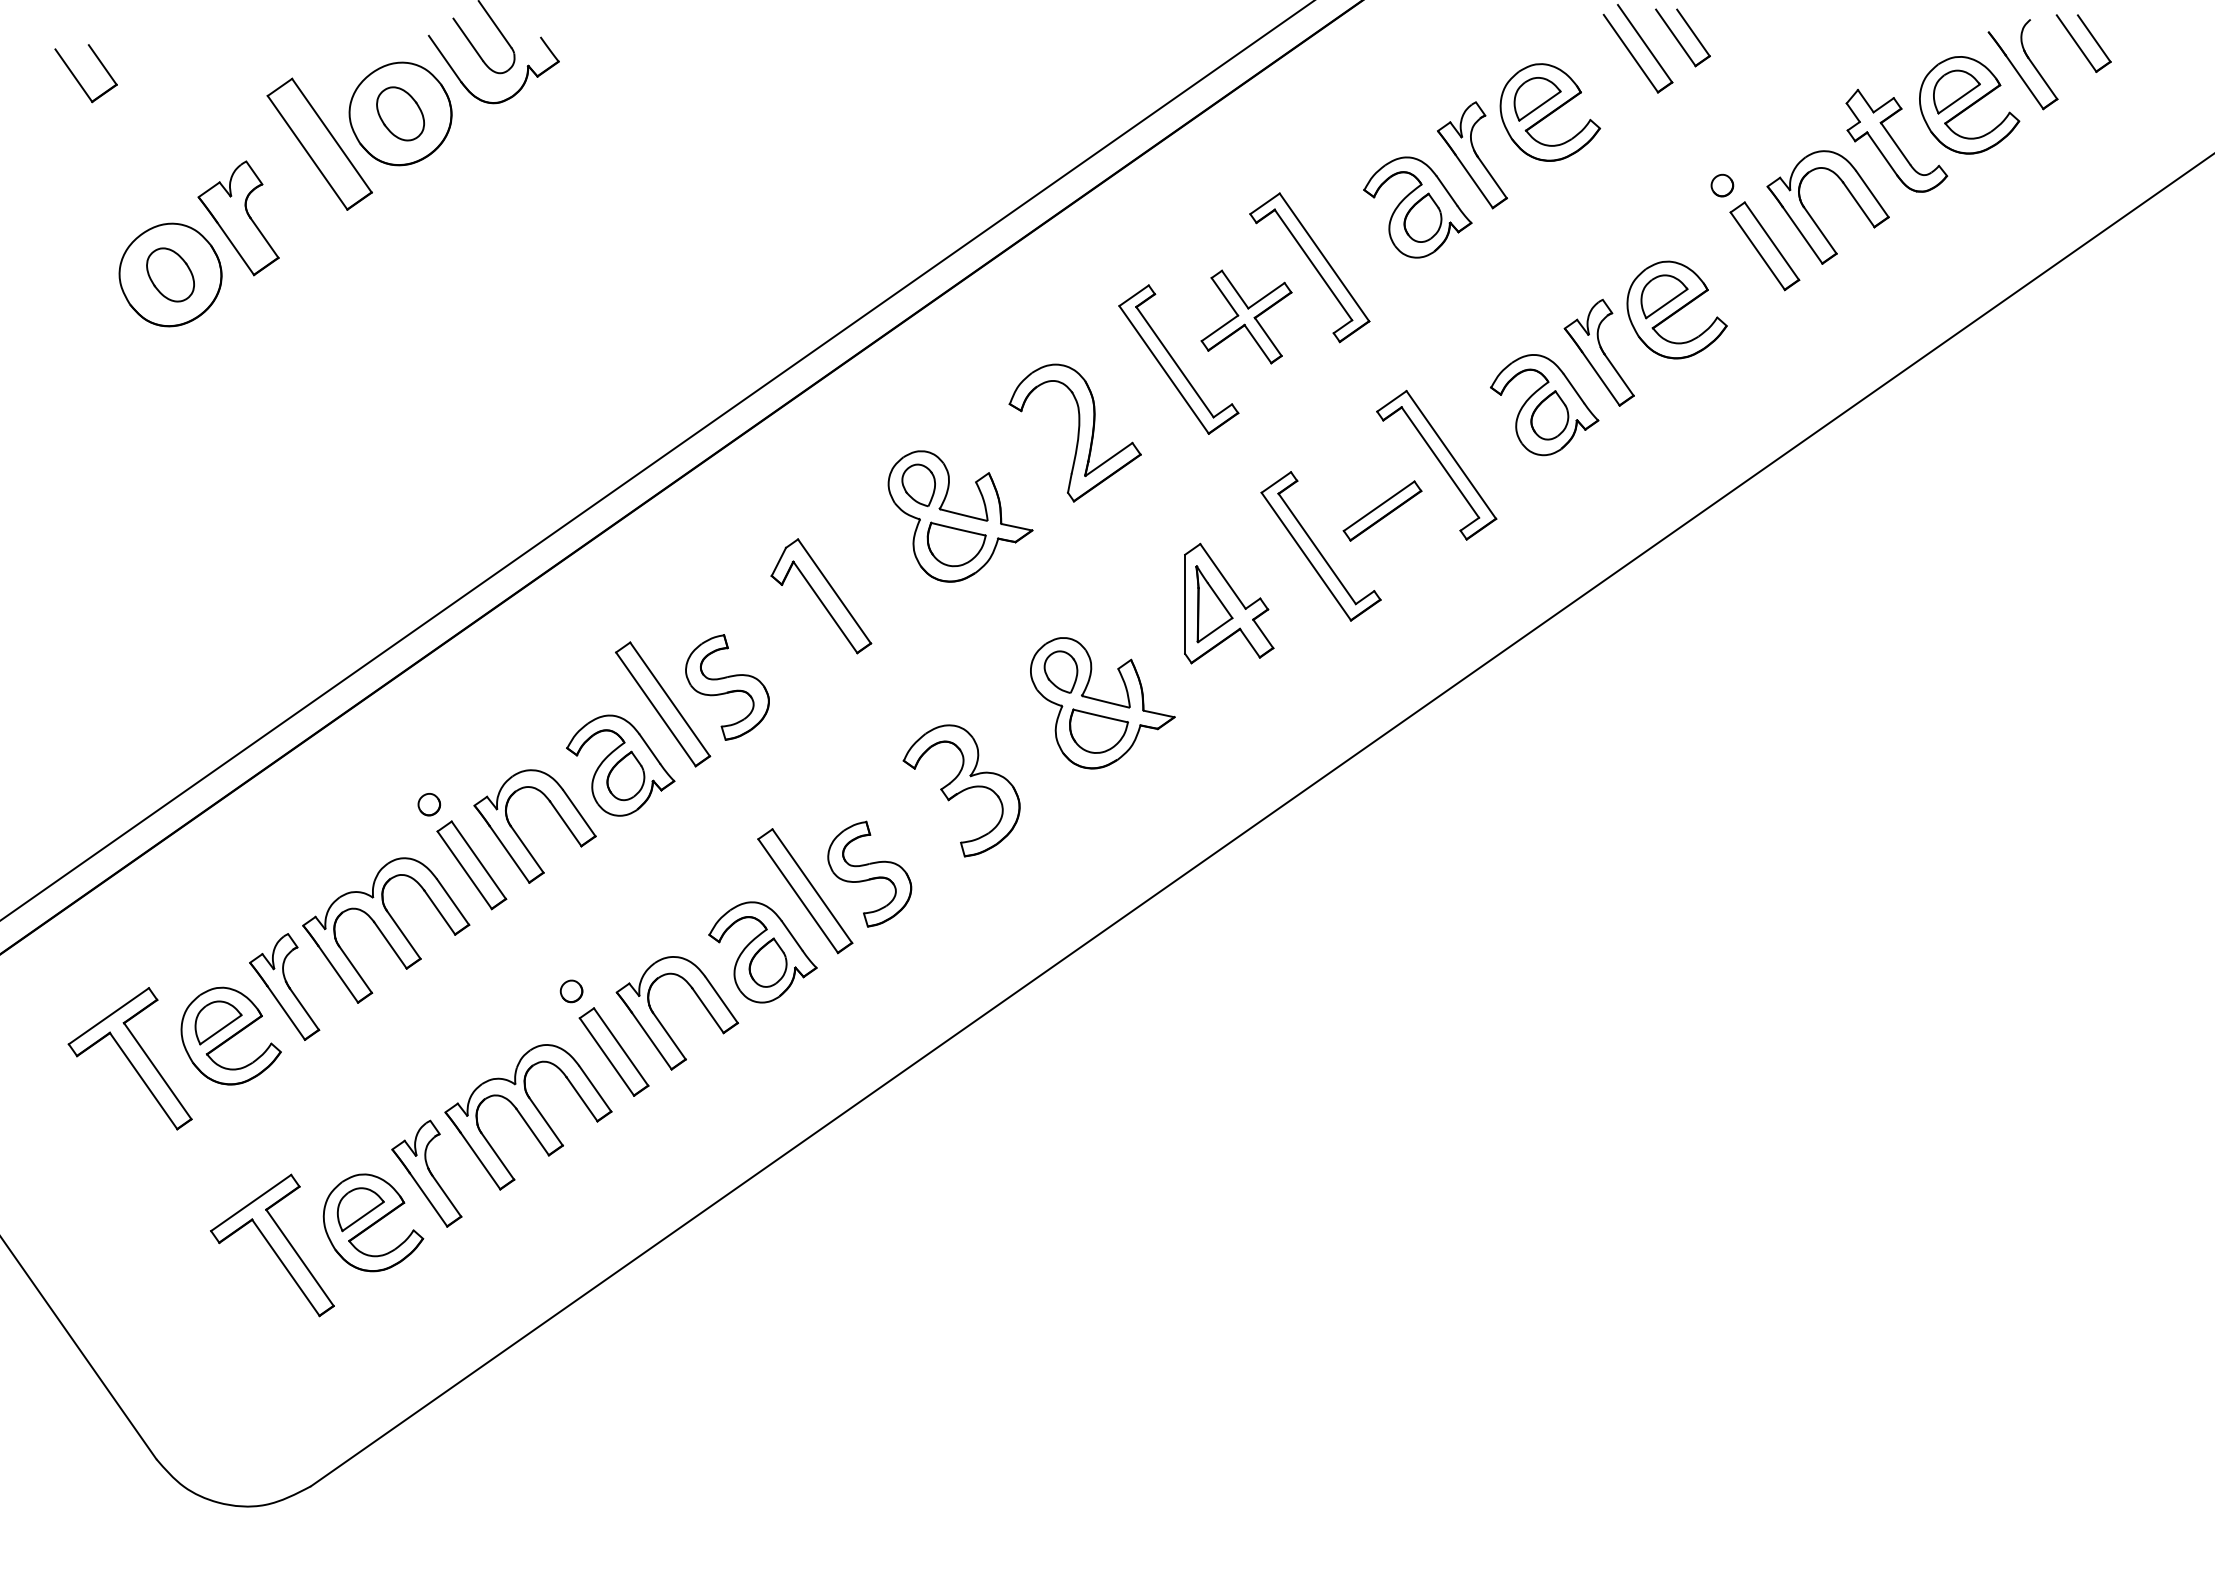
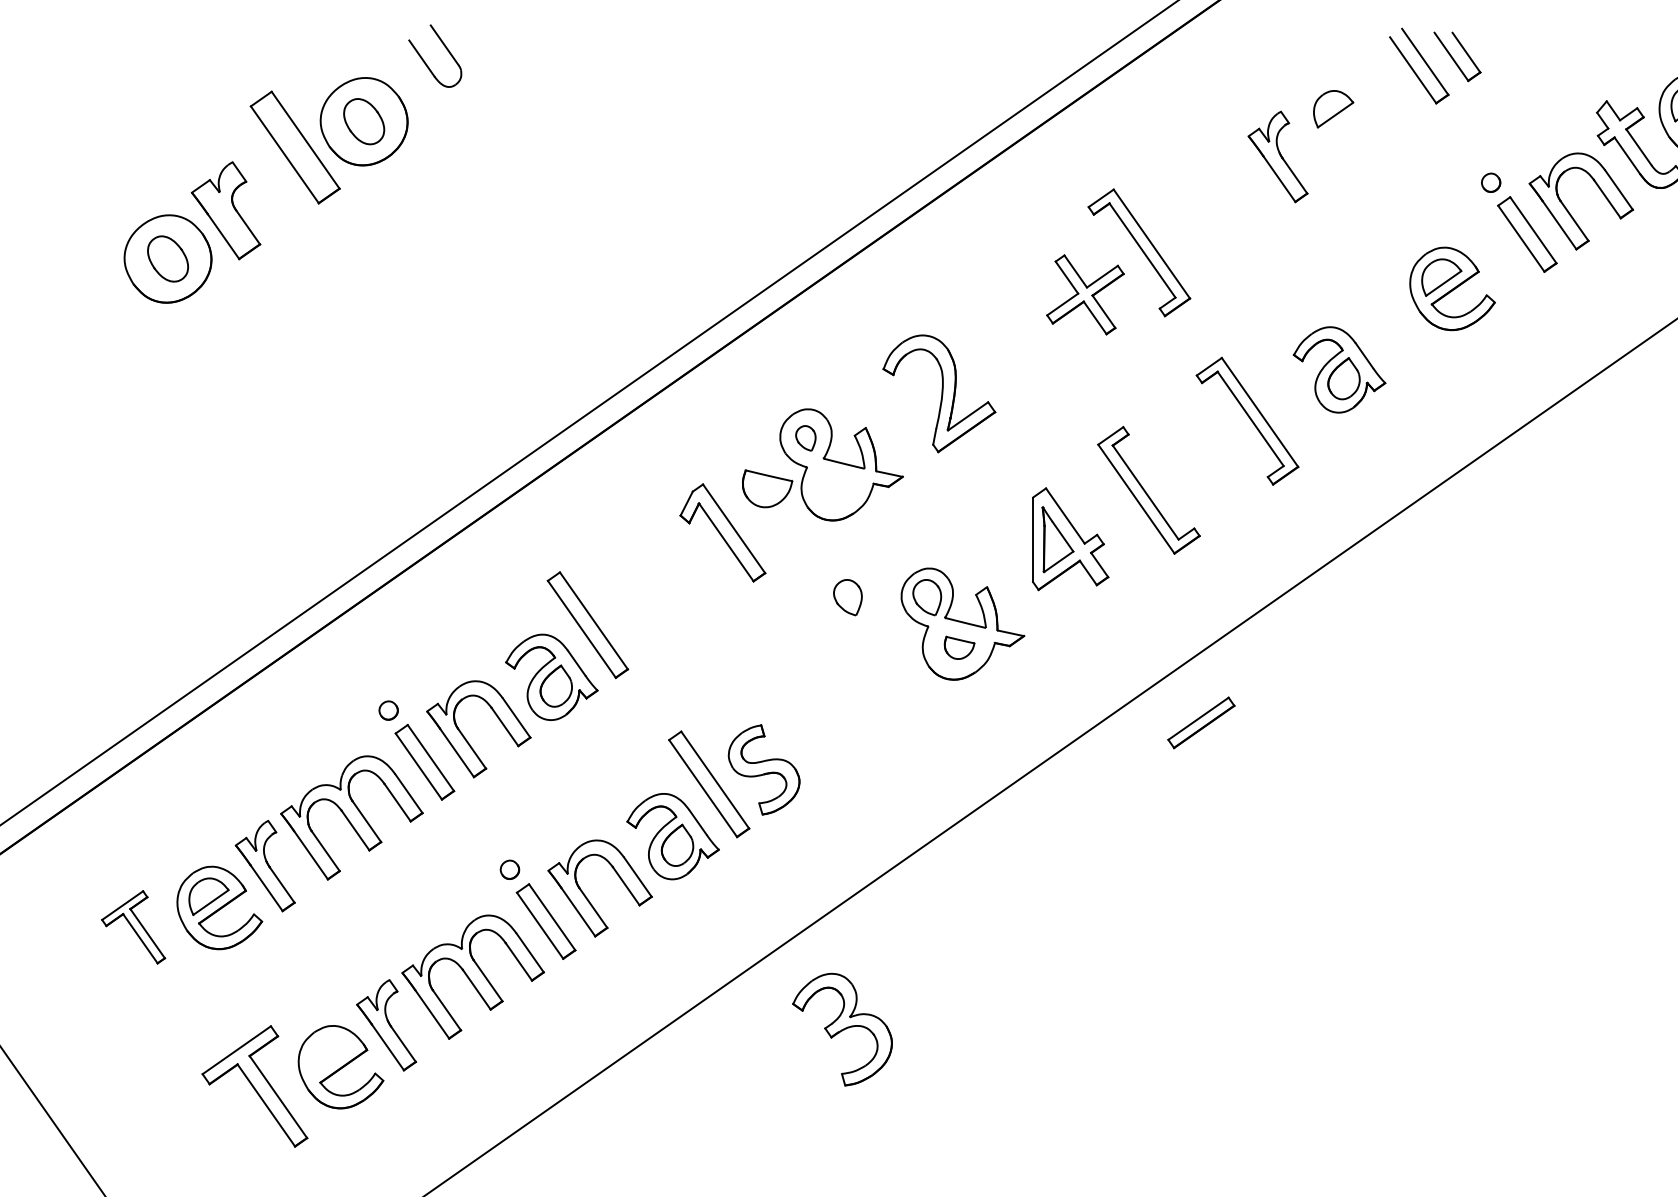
part: (76, 77) -> (87, 90), removed
part: (474, 94) -> (427, 105), removed
part: (1550, 112) -> (1344, 120), removed
part: (1417, 207) -> (1231, 201), removed
part: (1598, 352) -> (1385, 325), removed
part: (1178, 359) -> (1027, 331), removed
part: (918, 485) -> (805, 438), size x0.7
part: (1382, 510) -> (1201, 722), moved
part: (956, 544) -> (767, 488), moved
part: (967, 671) -> (847, 597), added
part: (727, 687) -> (642, 610), removed
part: (1098, 730) -> (959, 647), size x0.6
part: (961, 790) -> (842, 1029), moved
part: (129, 1058) -> (133, 927), size x0.6
part: (360, 1209) -> (329, 1055), removed

